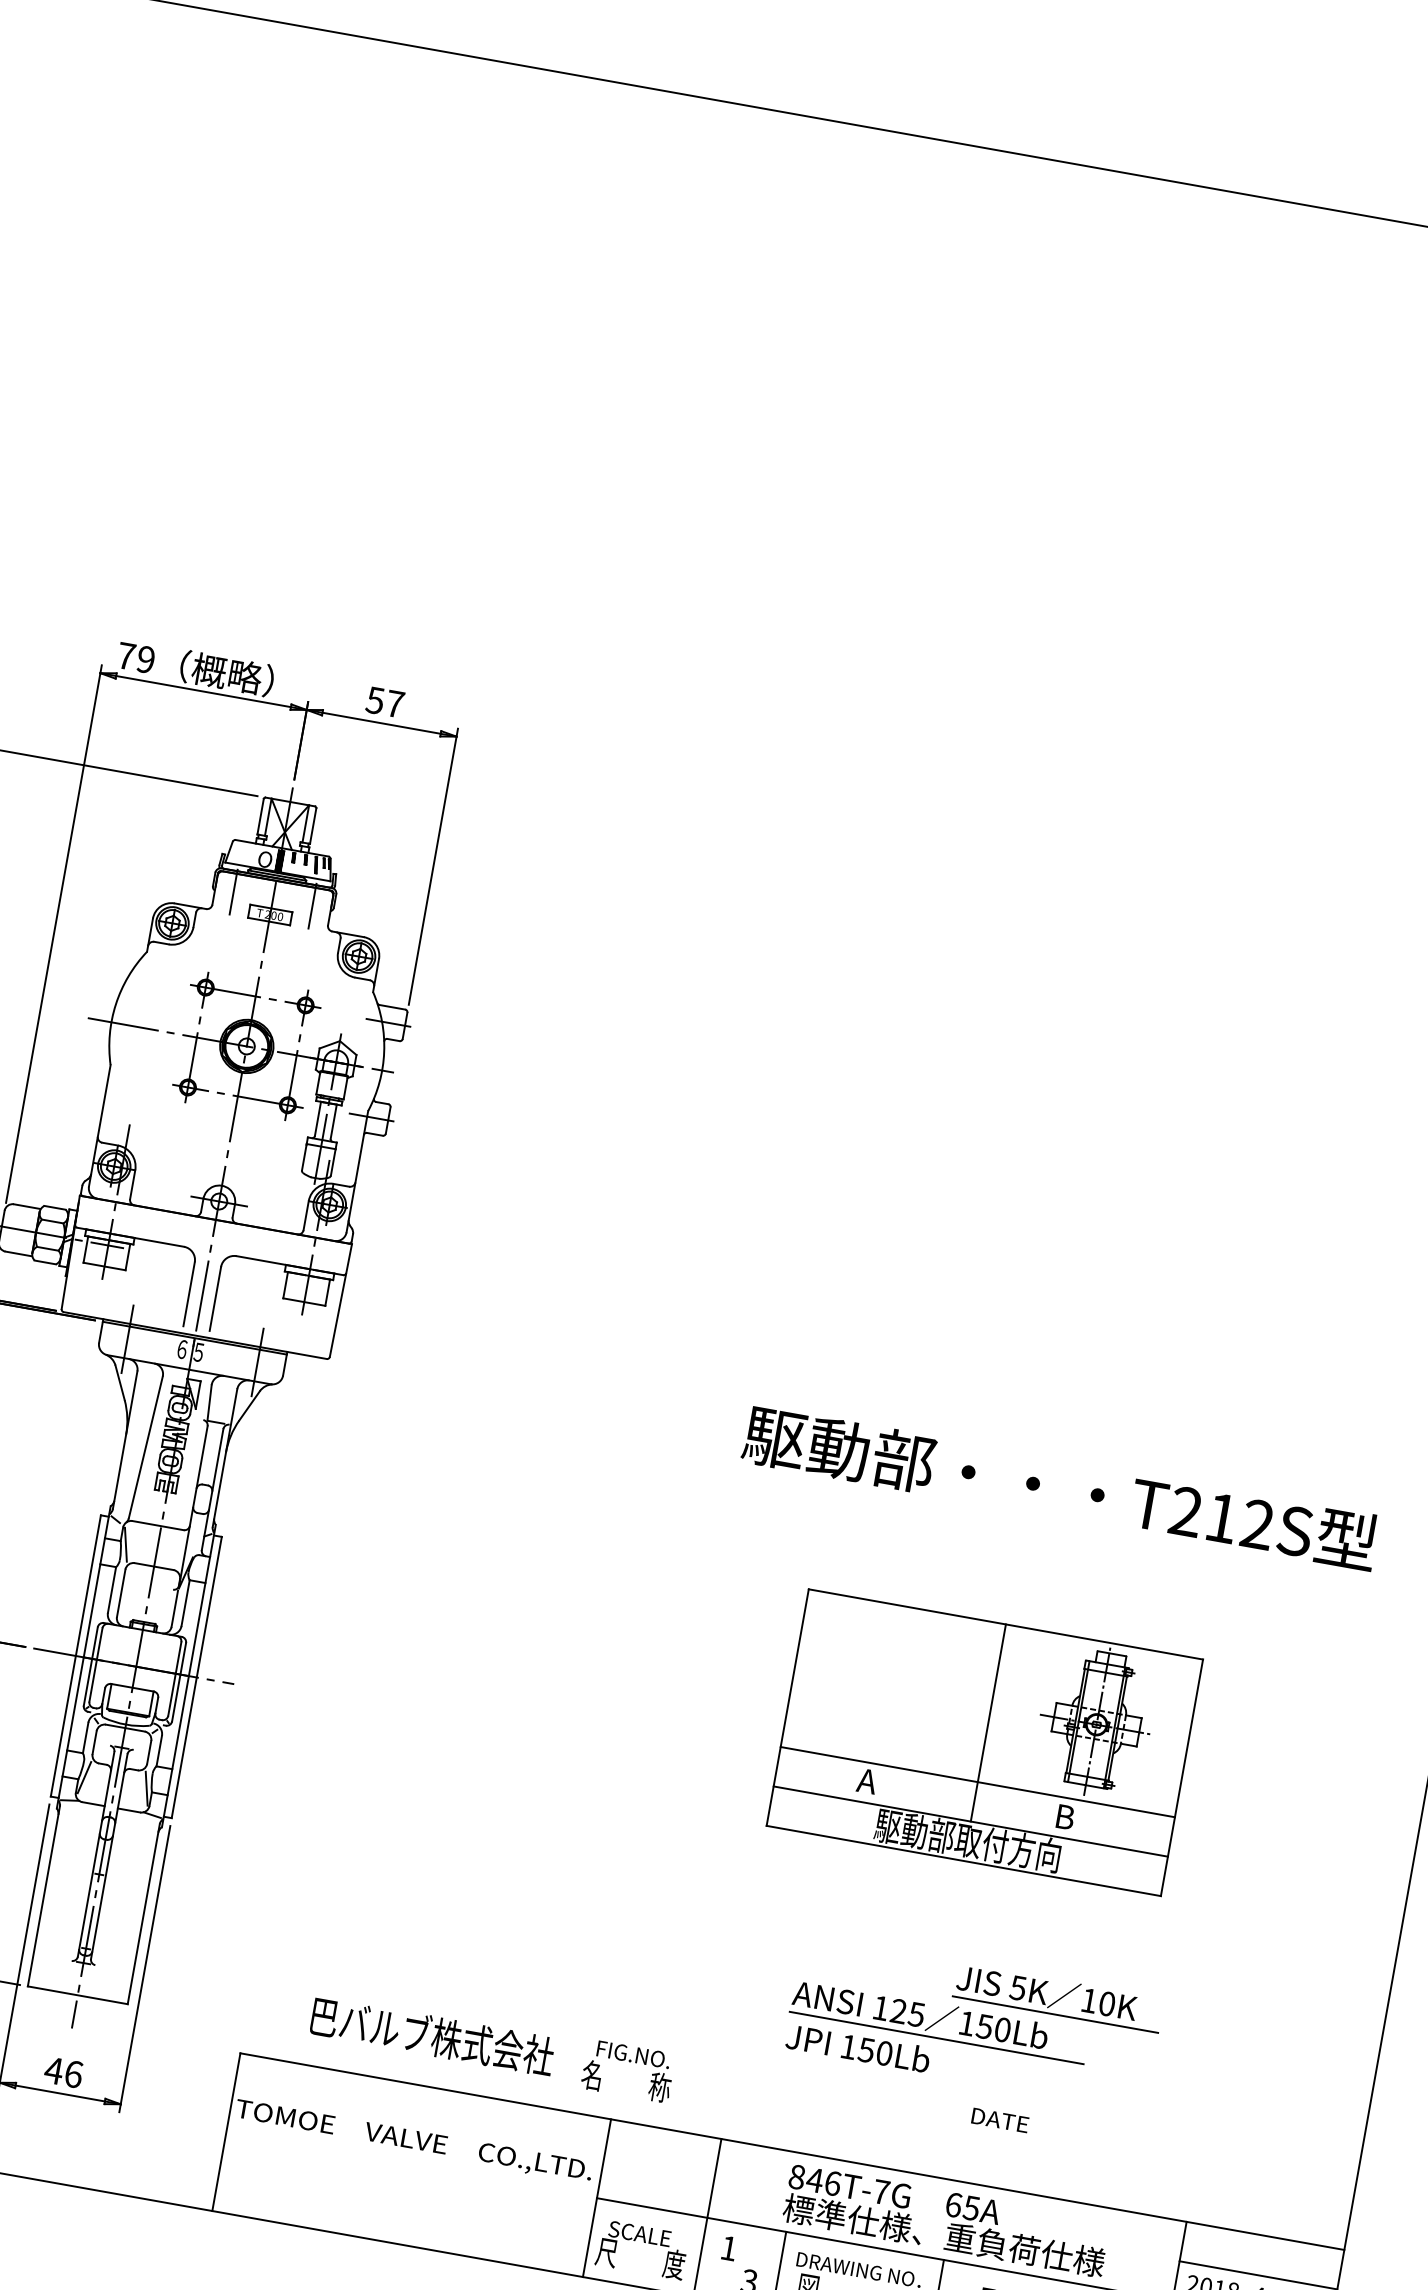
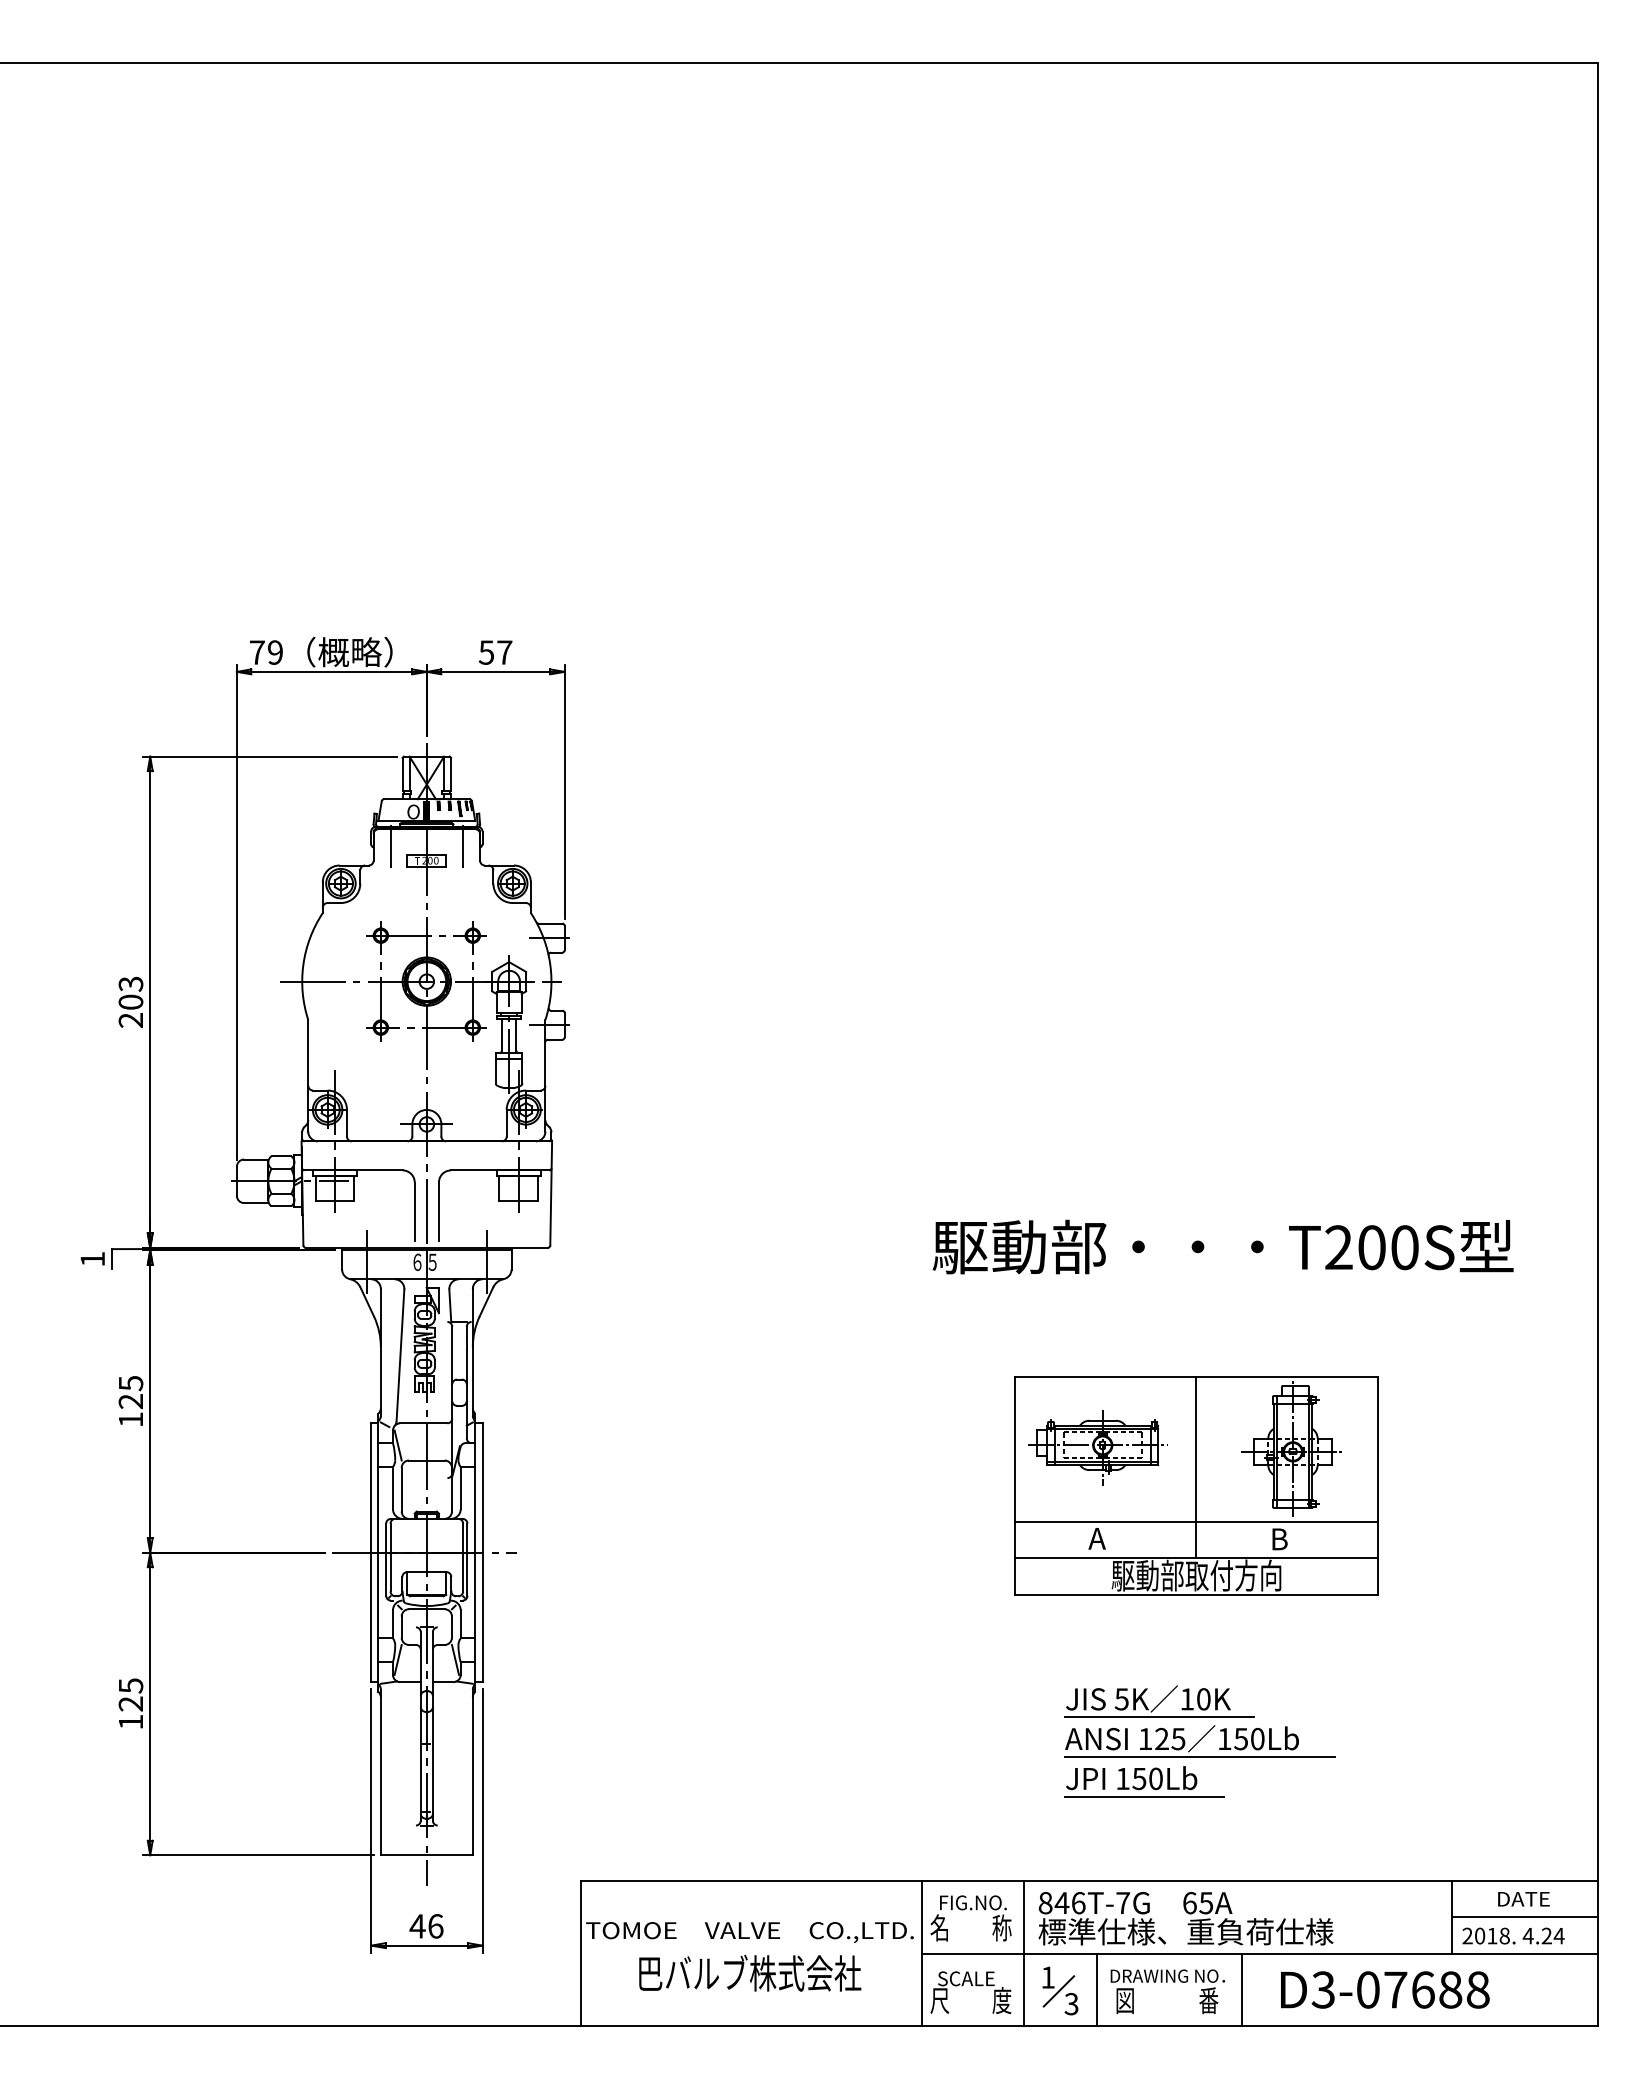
text: (1239, 1521) -> (1388, 1247), T212S -> T200S
part: (885, 1682) -> (1097, 1447), added
part: (1058, 1997) -> (1159, 1701), moved
text: (433, 2035) -> (750, 1972), moved
line: (868, 2070) -> (1144, 1796), added
text: (627, 2071) -> (970, 1918), moved
text: (999, 2120) -> (1523, 1899), moved
text: (946, 2220) -> (1185, 1918), moved
line: (737, 2265) -> (1058, 1991), added

